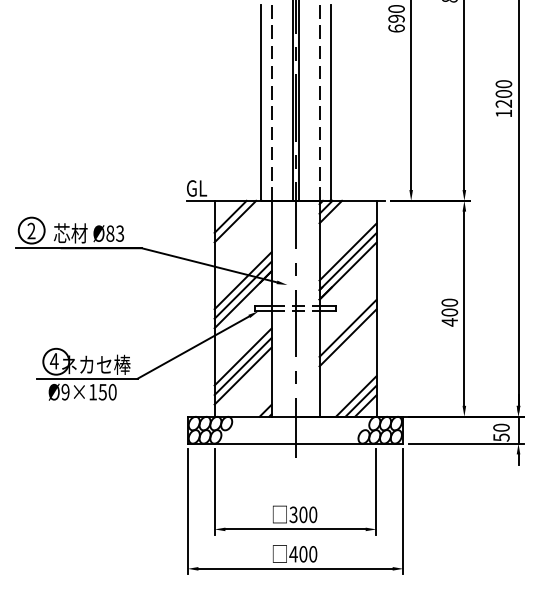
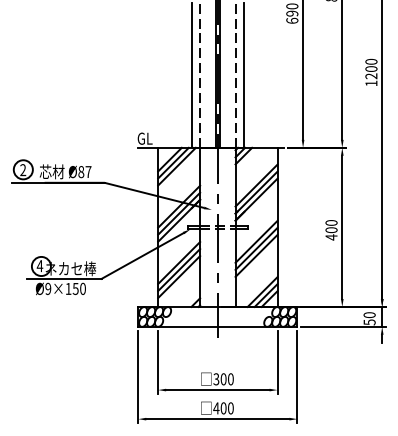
line: (239, 225) -> (176, 166), added
text: (120, 233) -> (88, 171), Ø83 -> Ø87
line: (347, 347) -> (256, 255), added

